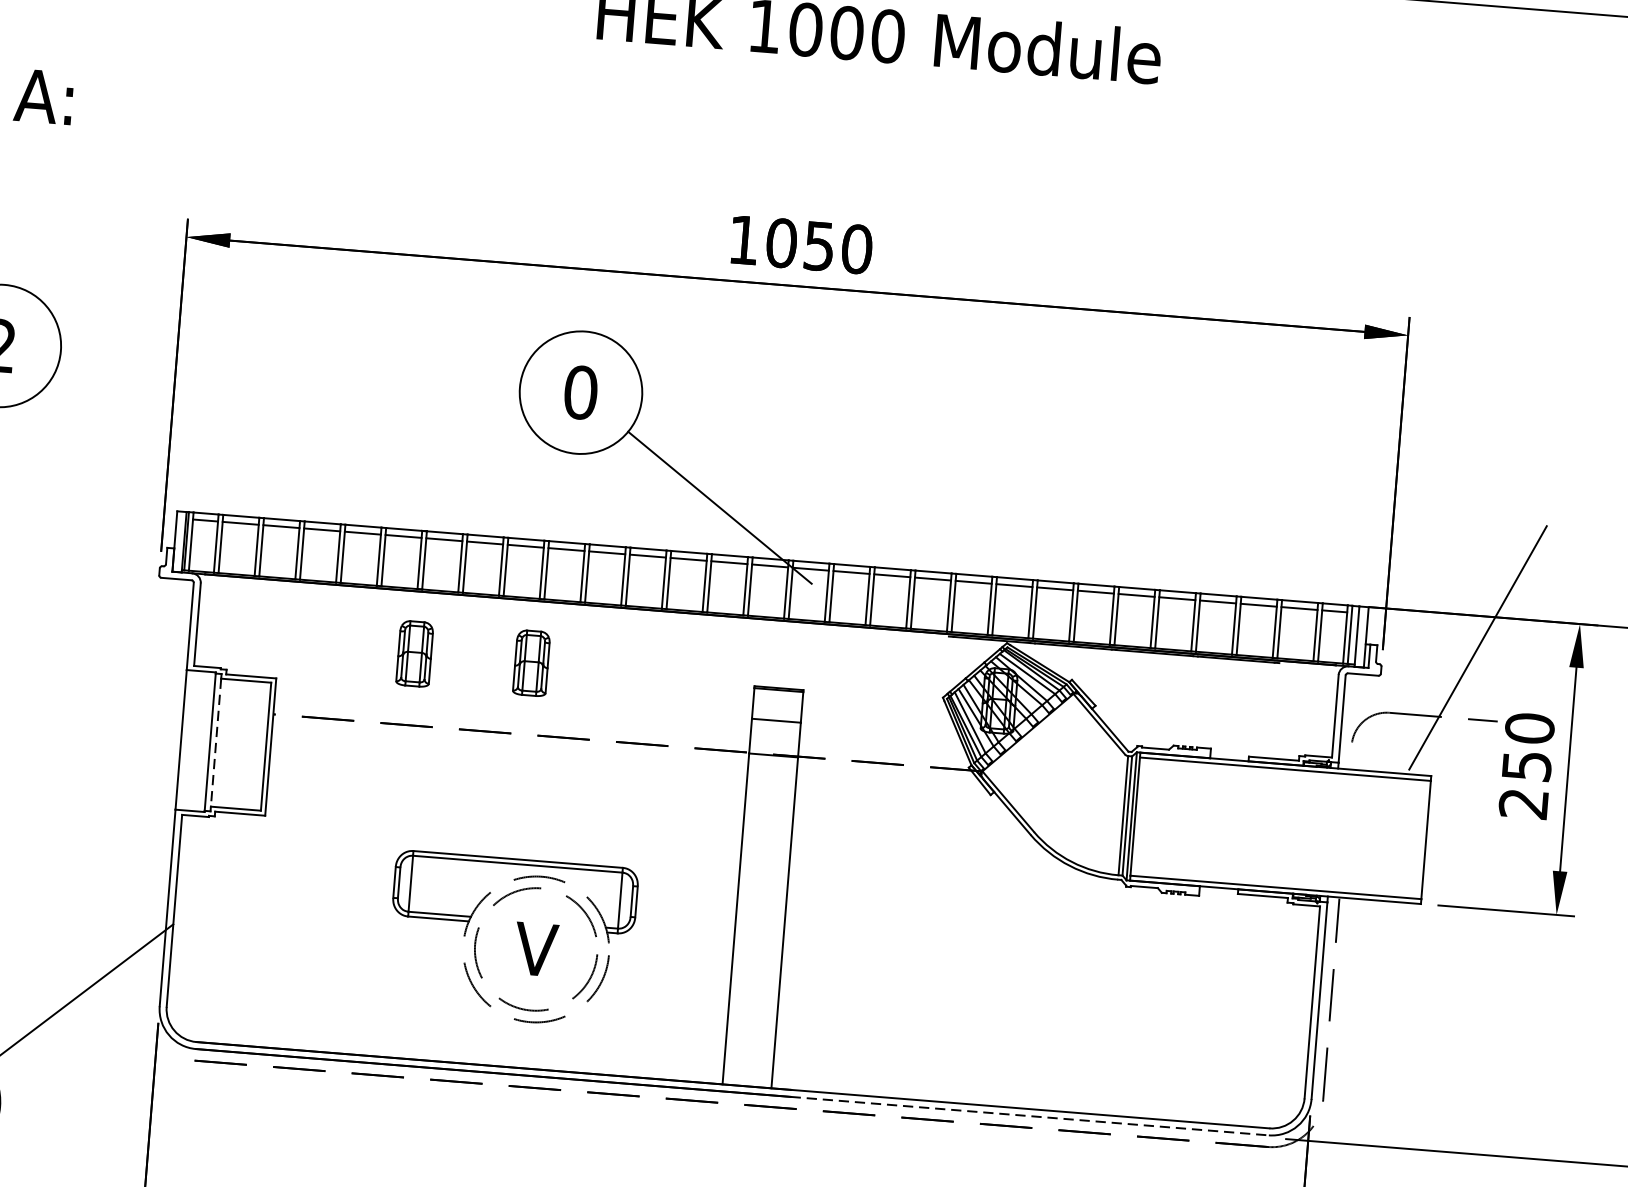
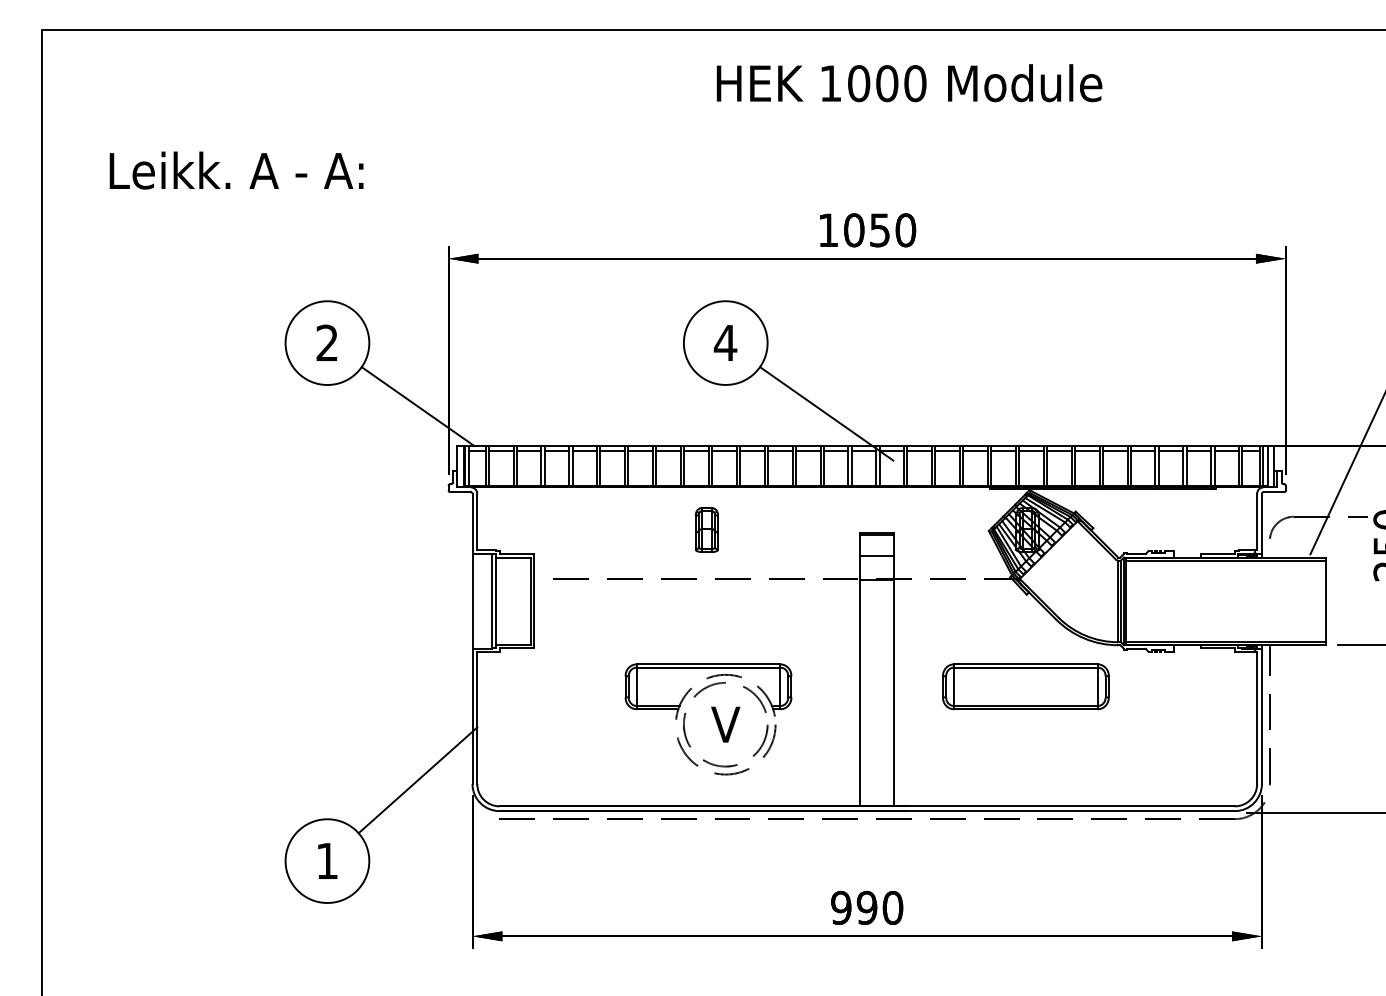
text: (580, 391) -> (725, 342), 0 -> 4
line: (123, 449) -> (417, 406), added
part: (414, 653) -> (626, 529), removed
line: (216, 742) -> (496, 601), dashed -> solid
part: (978, 928) -> (1025, 686), added
line: (1029, 1116) -> (1070, 811), dashed -> solid

